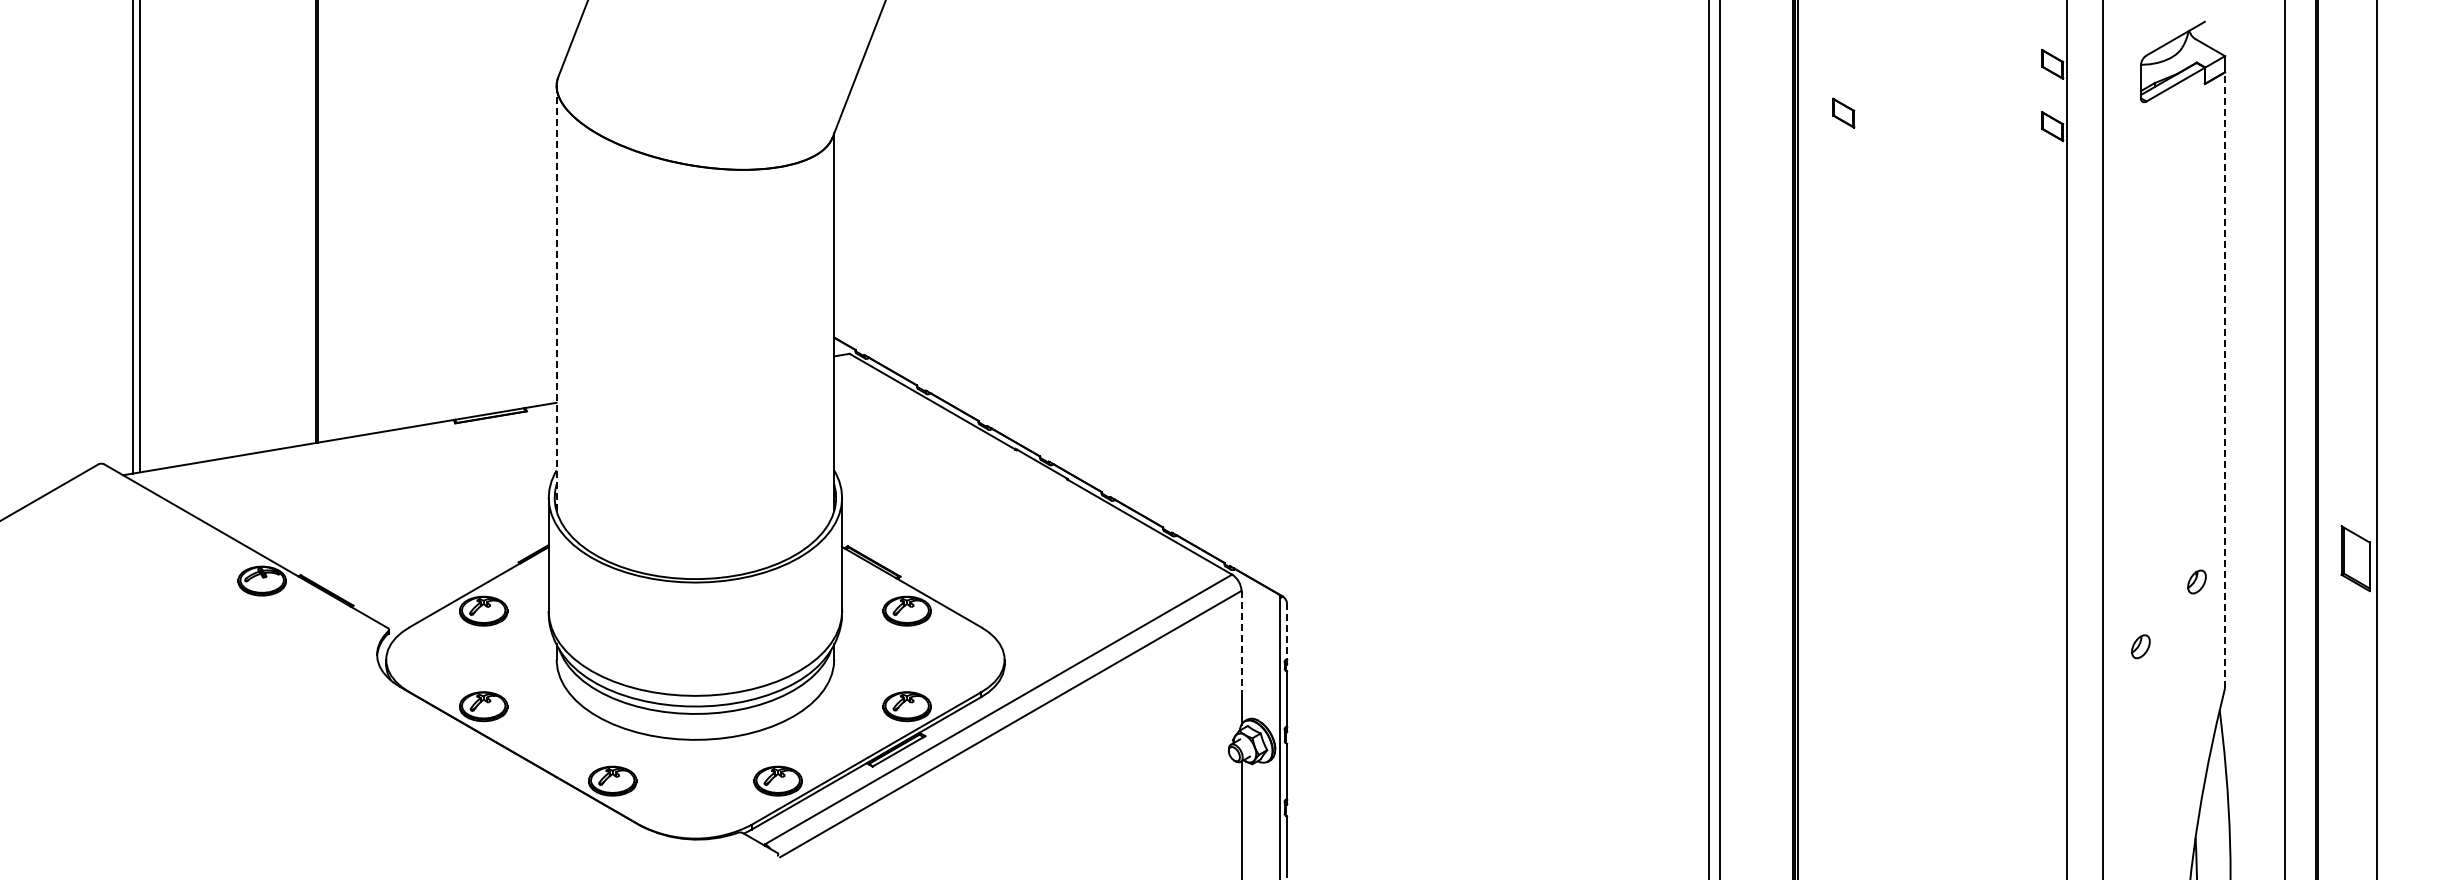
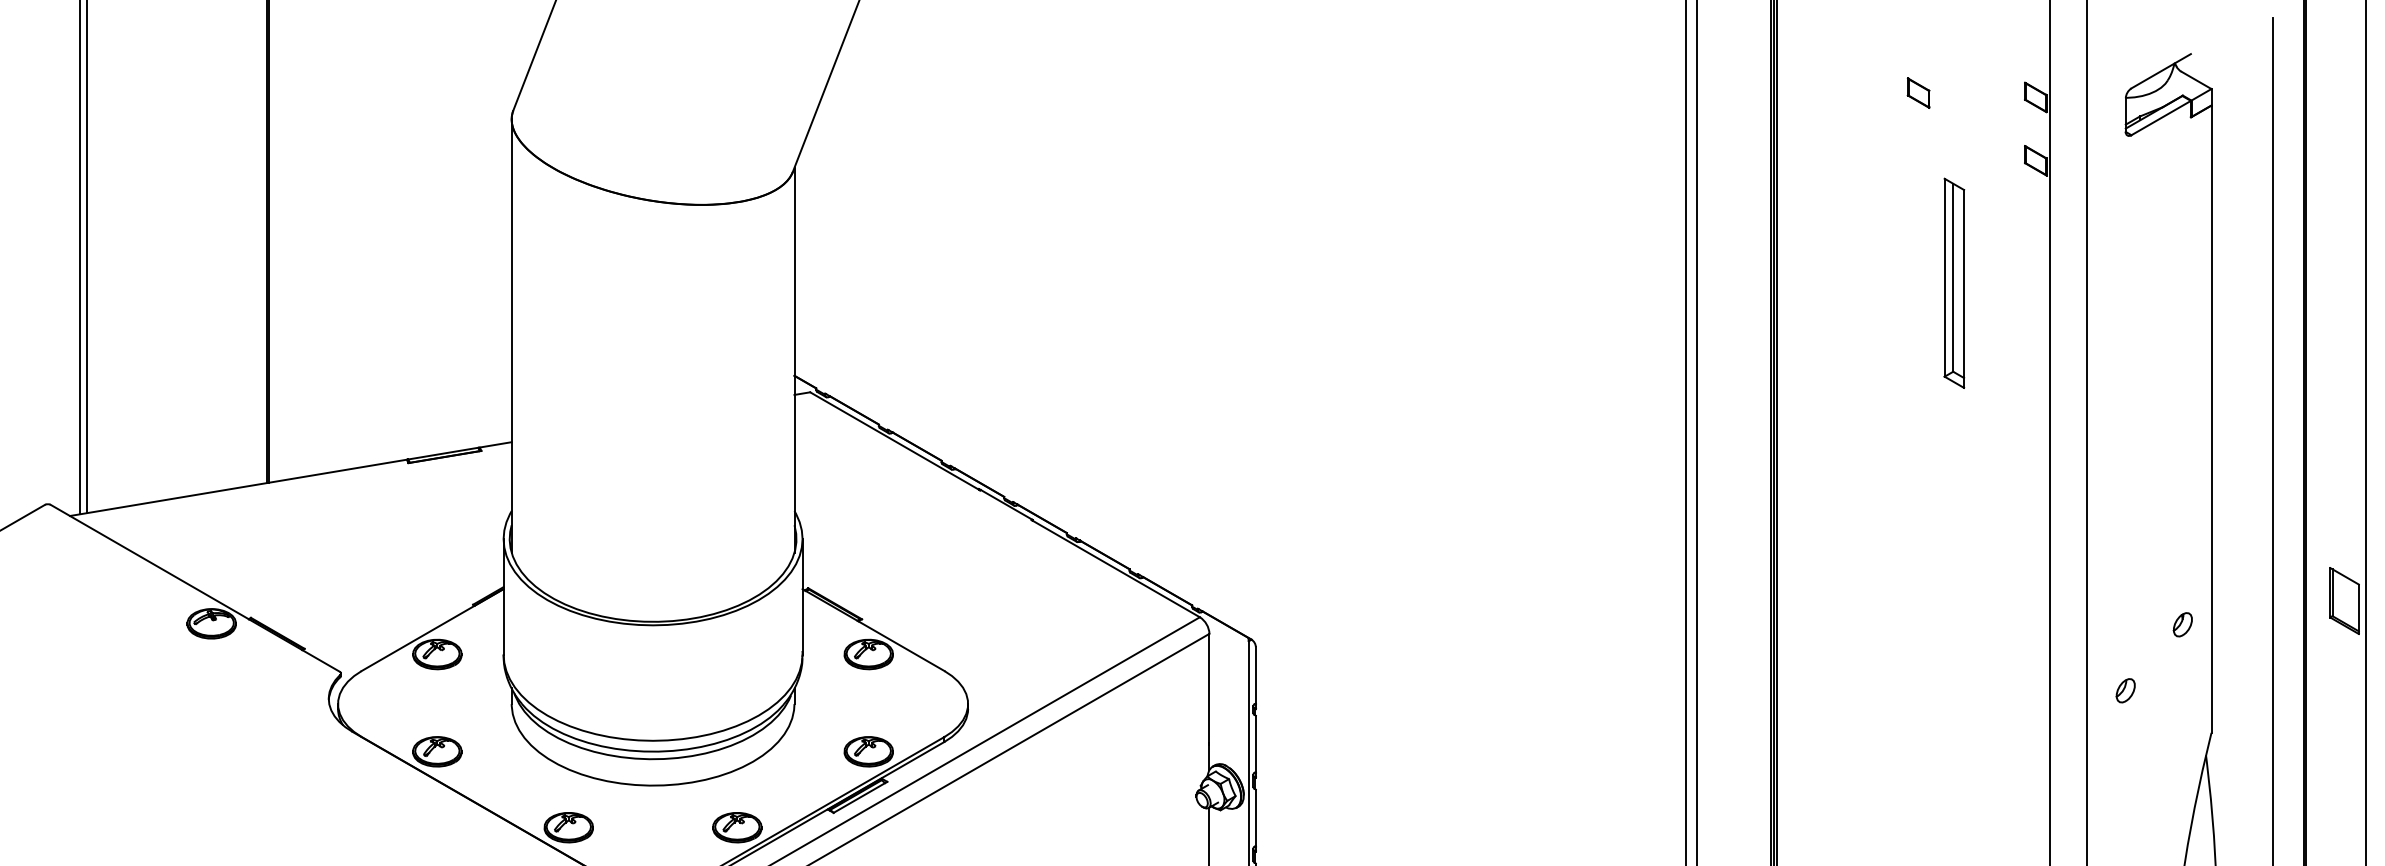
part: (1843, 112) -> (1918, 92), moved
part: (1972, 246) -> (1954, 282), added
line: (556, 298) -> (511, 335), dashed -> solid
line: (2225, 380) -> (2211, 419), dashed -> solid
line: (1287, 633) -> (1256, 677), dashed -> solid
line: (1241, 645) -> (1209, 689), dashed -> solid

